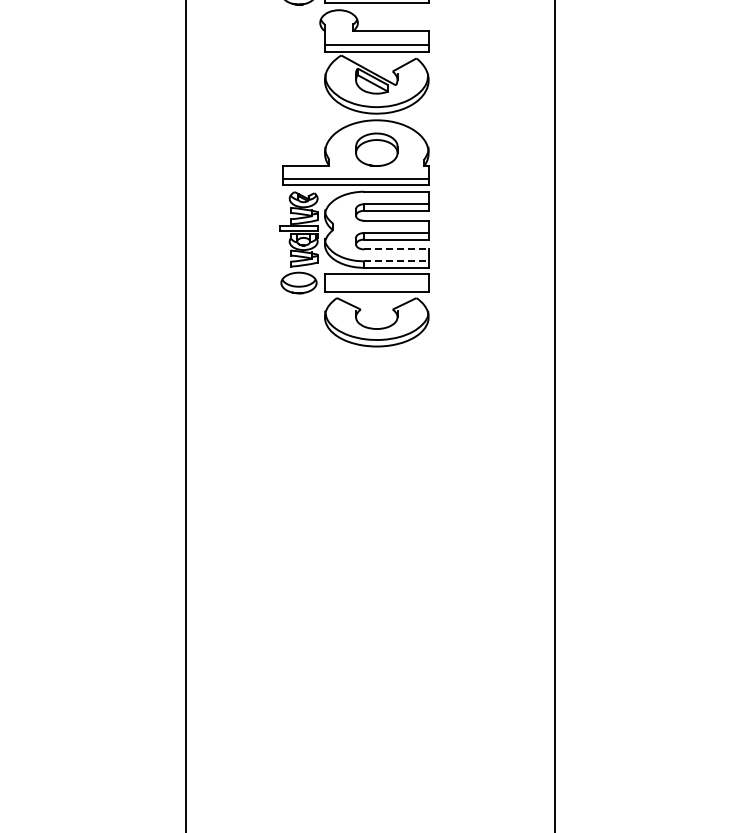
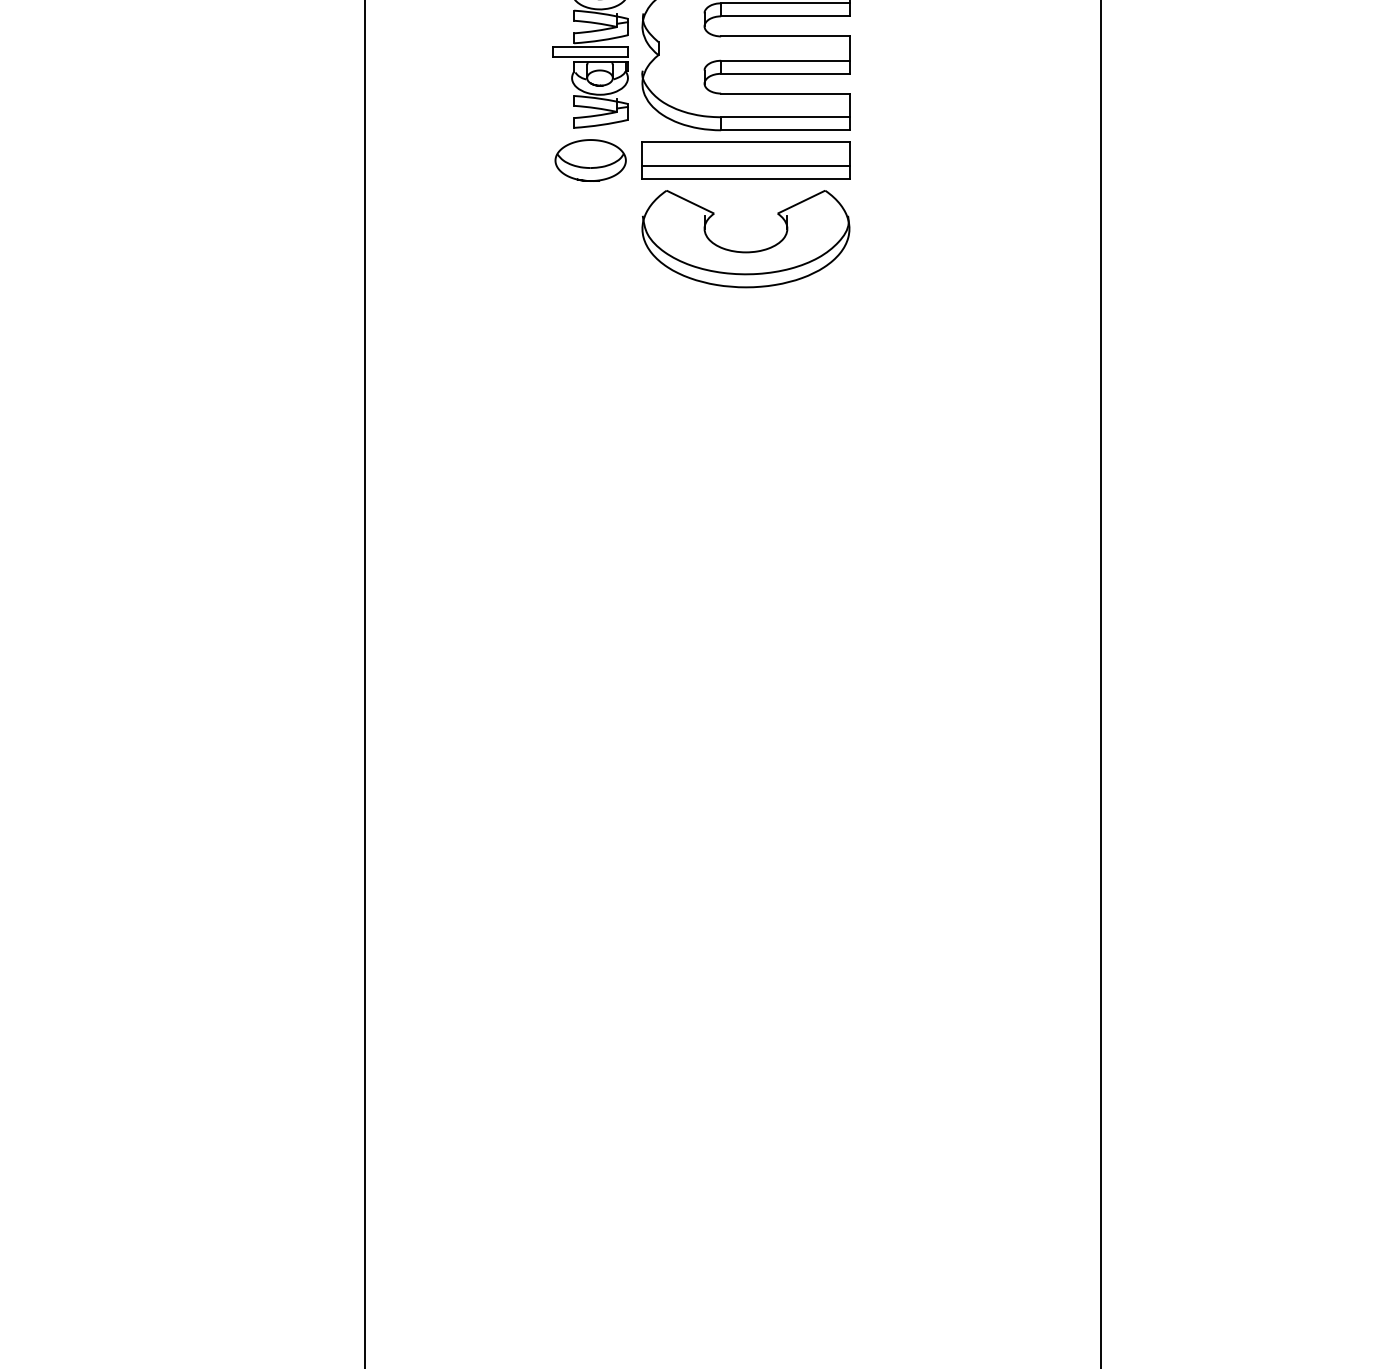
line: (397, 249) -> (787, 93), dashed -> solid
line: (397, 261) -> (787, 117), dashed -> solid
line: (376, 285) -> (745, 165), added

